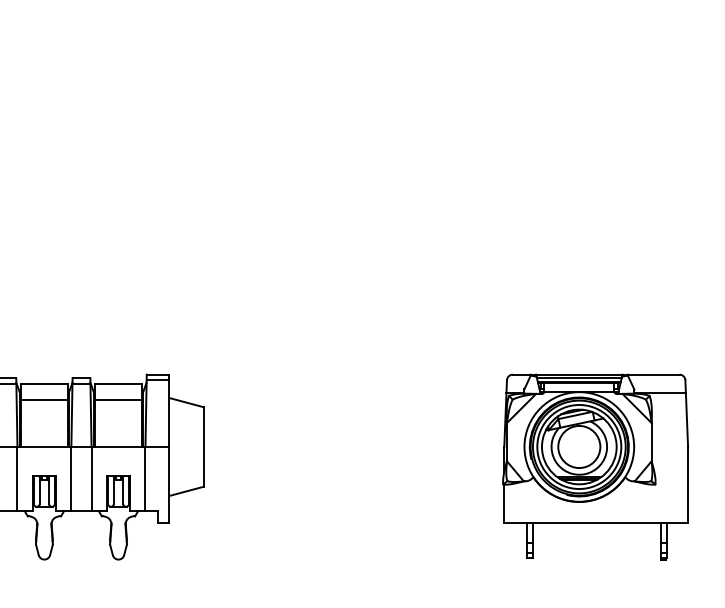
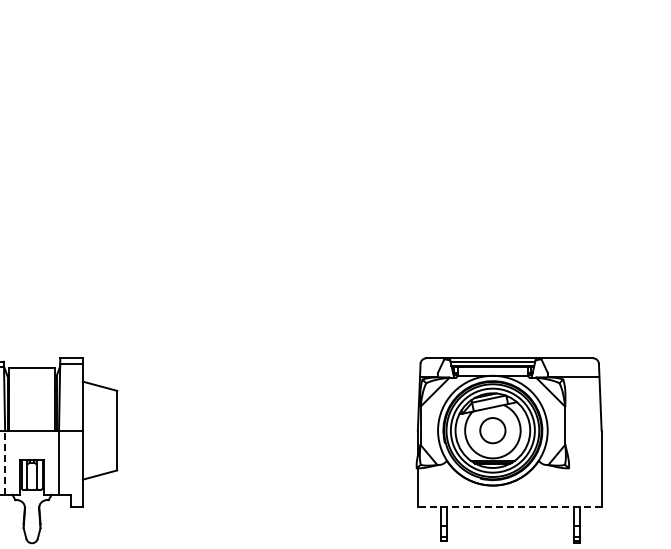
line: (118, 400) -> (32, 384), removed
circle: (579, 446) -> (493, 430), size x0.6
line: (91, 478) -> (5, 462), solid -> dashed
line: (596, 522) -> (510, 506), solid -> dashed

